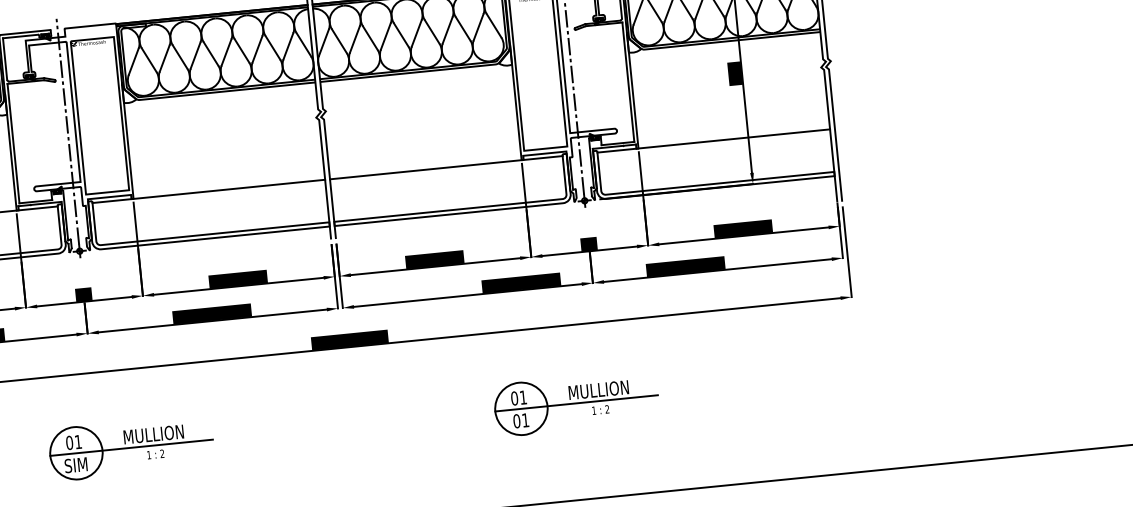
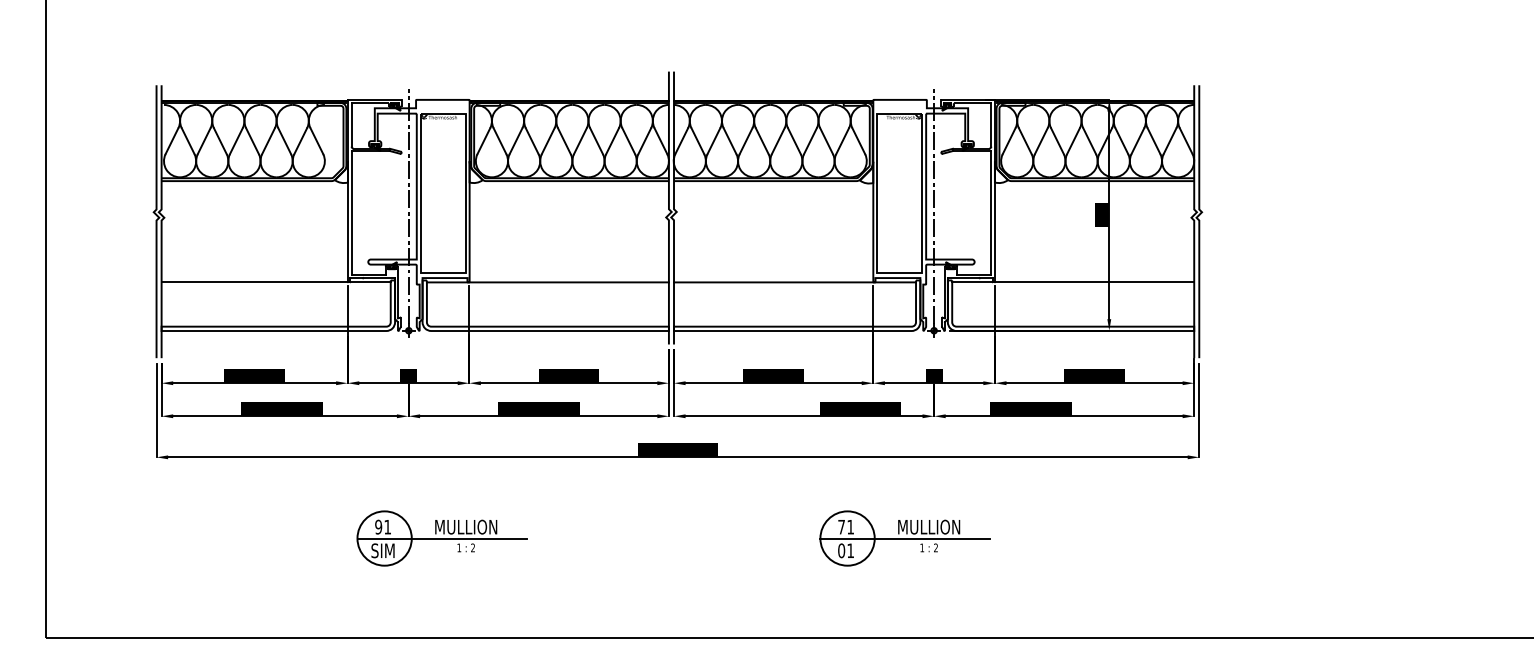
text: (514, 397) -> (841, 526), 01 -> 71
text: (69, 443) -> (378, 527), 01 -> 91

